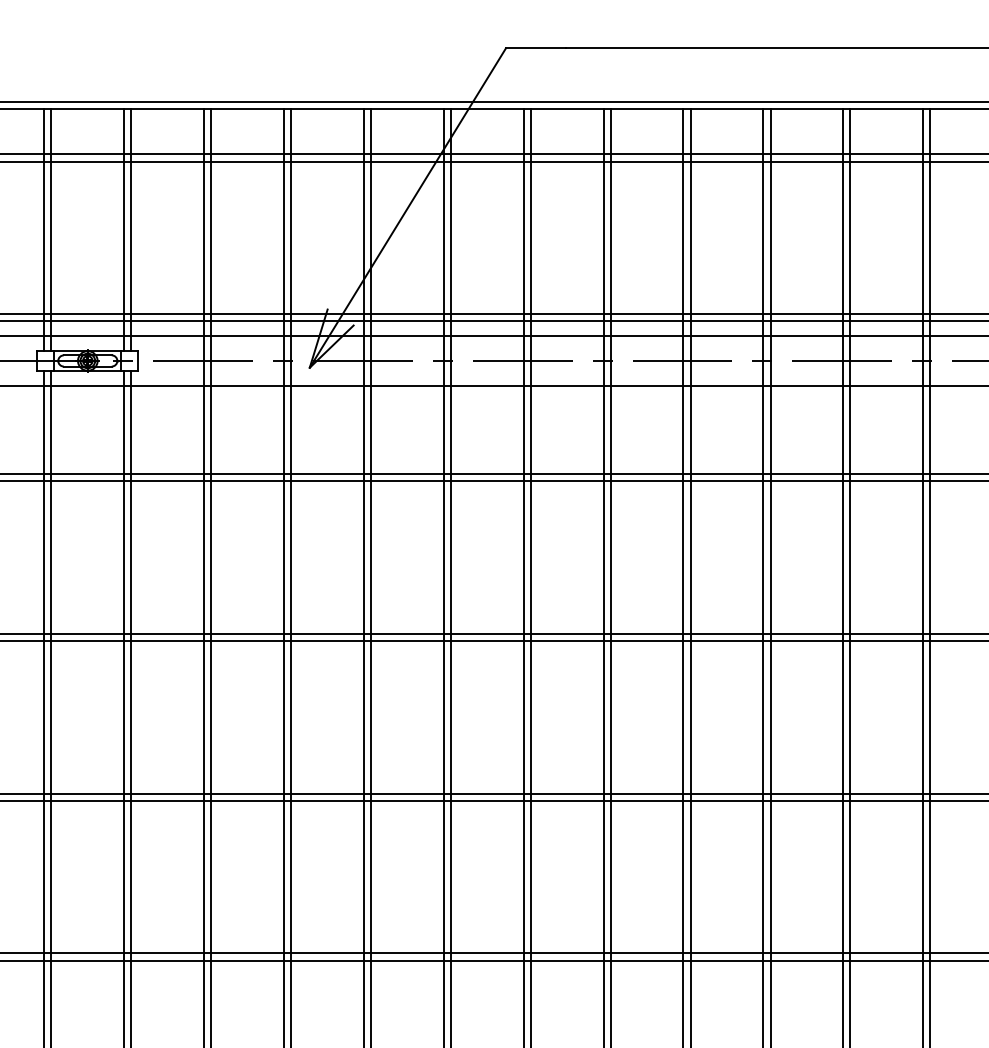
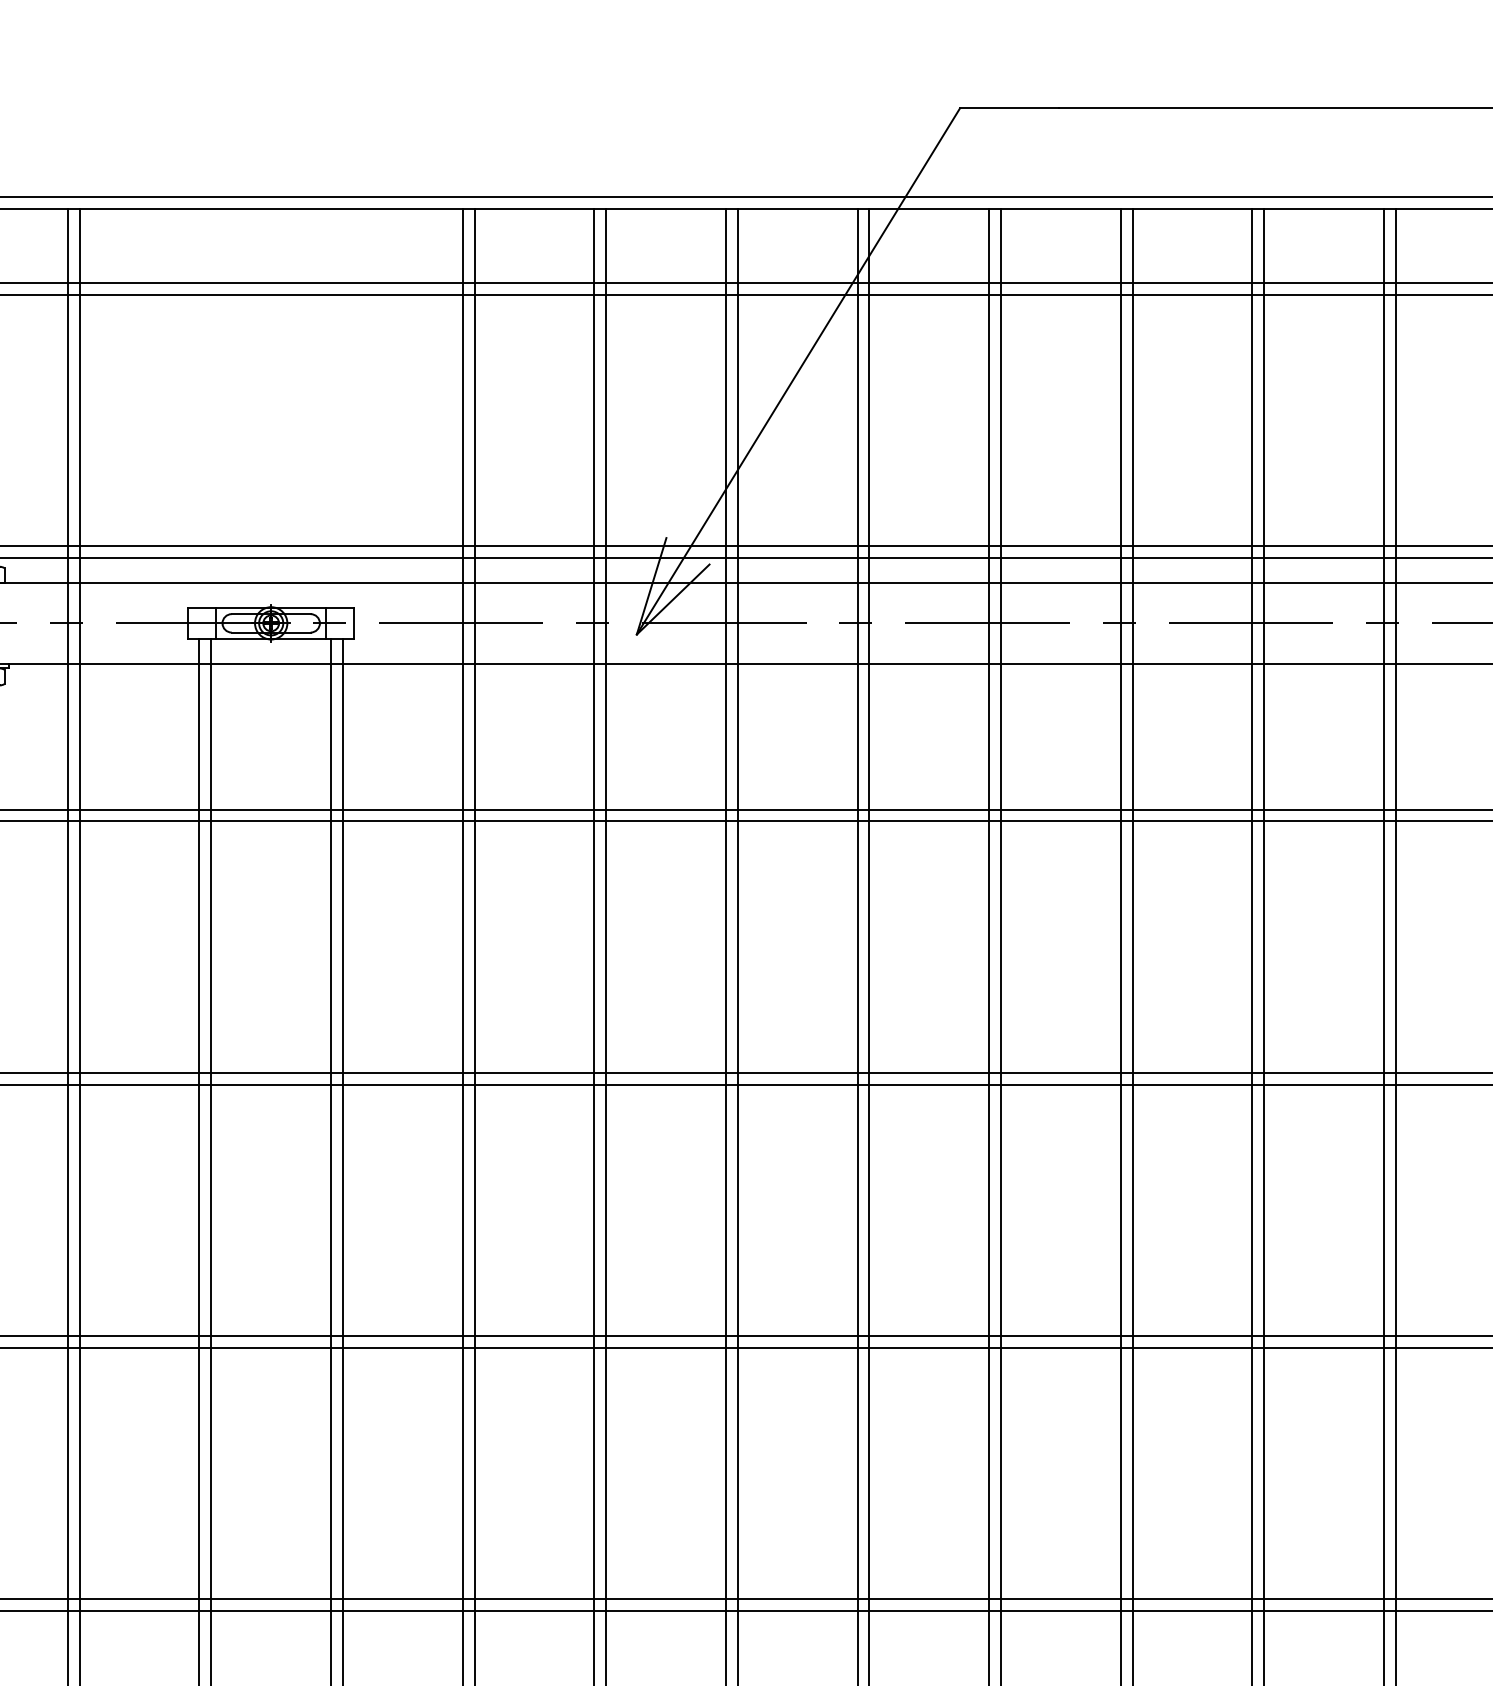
line: (44, 230) -> (199, 408), removed
line: (51, 230) -> (211, 408), removed
line: (124, 230) -> (331, 408), removed
line: (131, 230) -> (343, 408), removed

